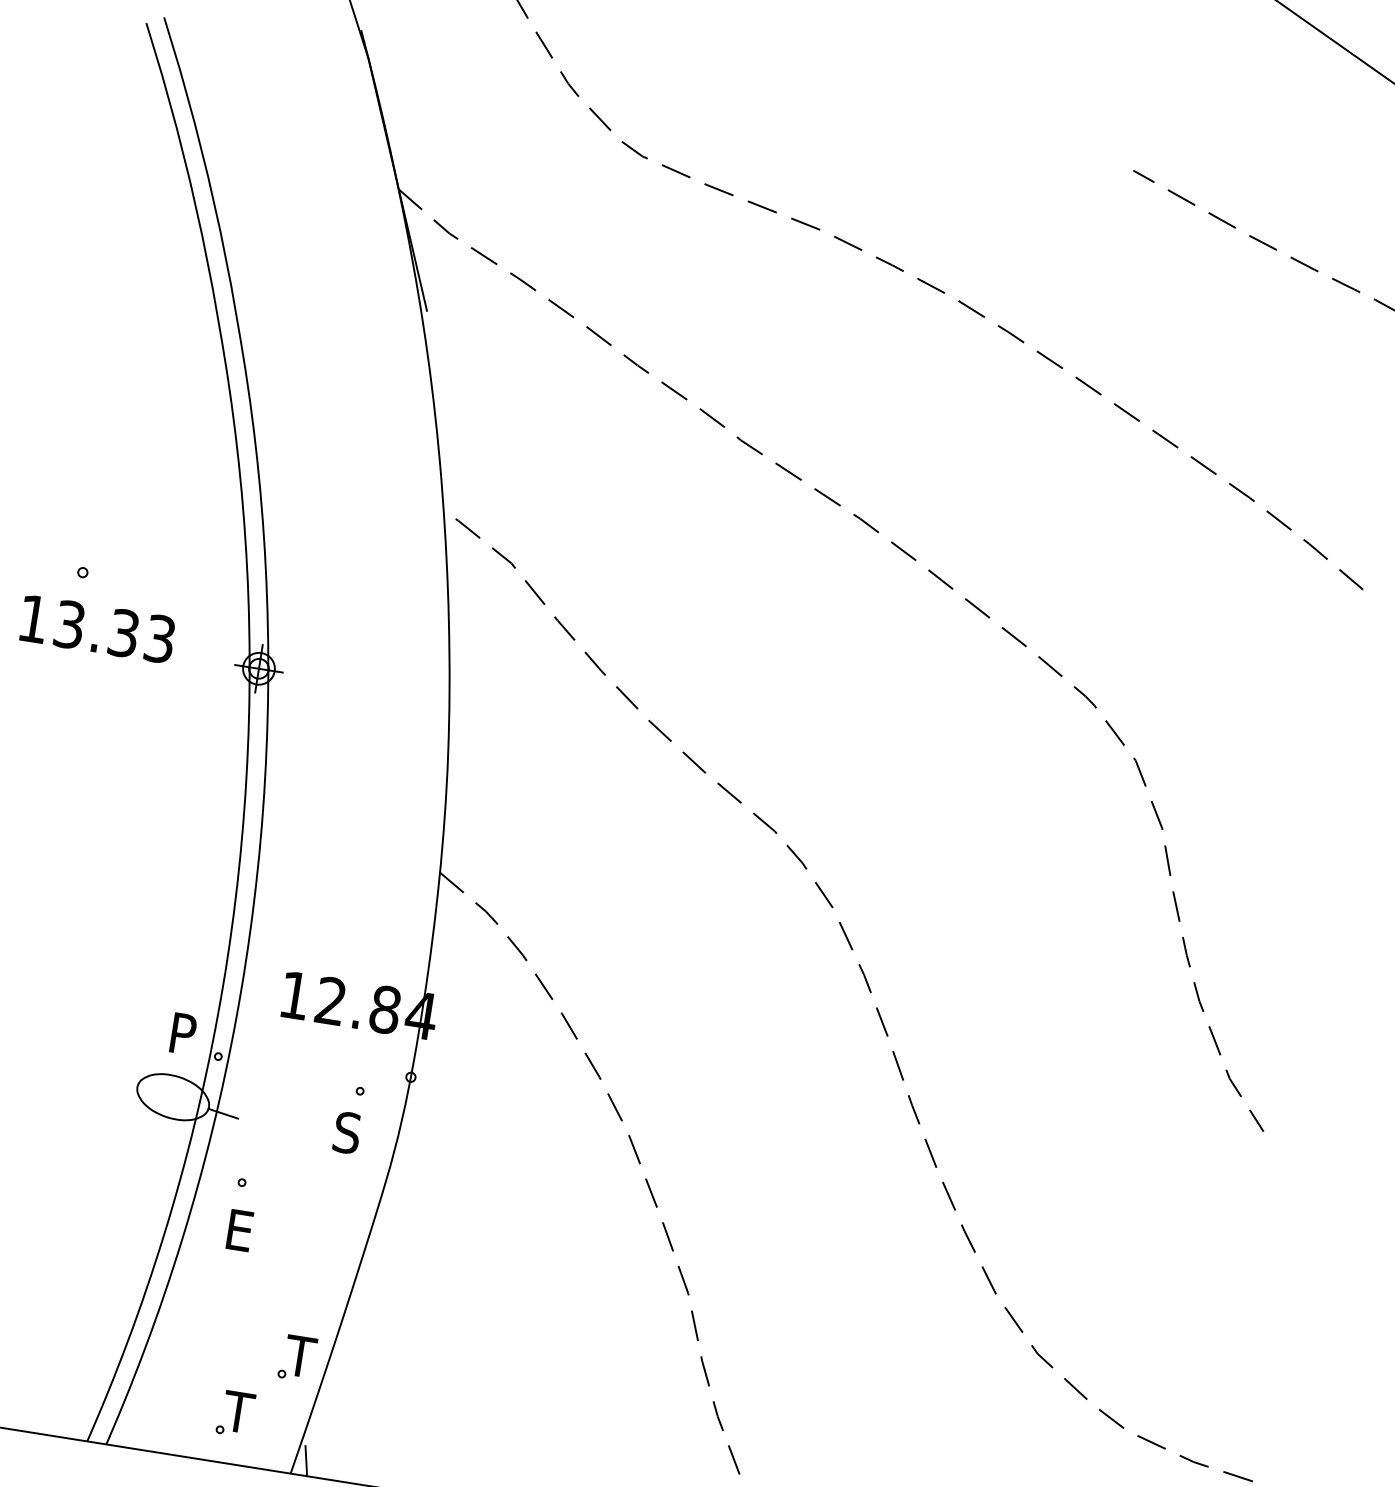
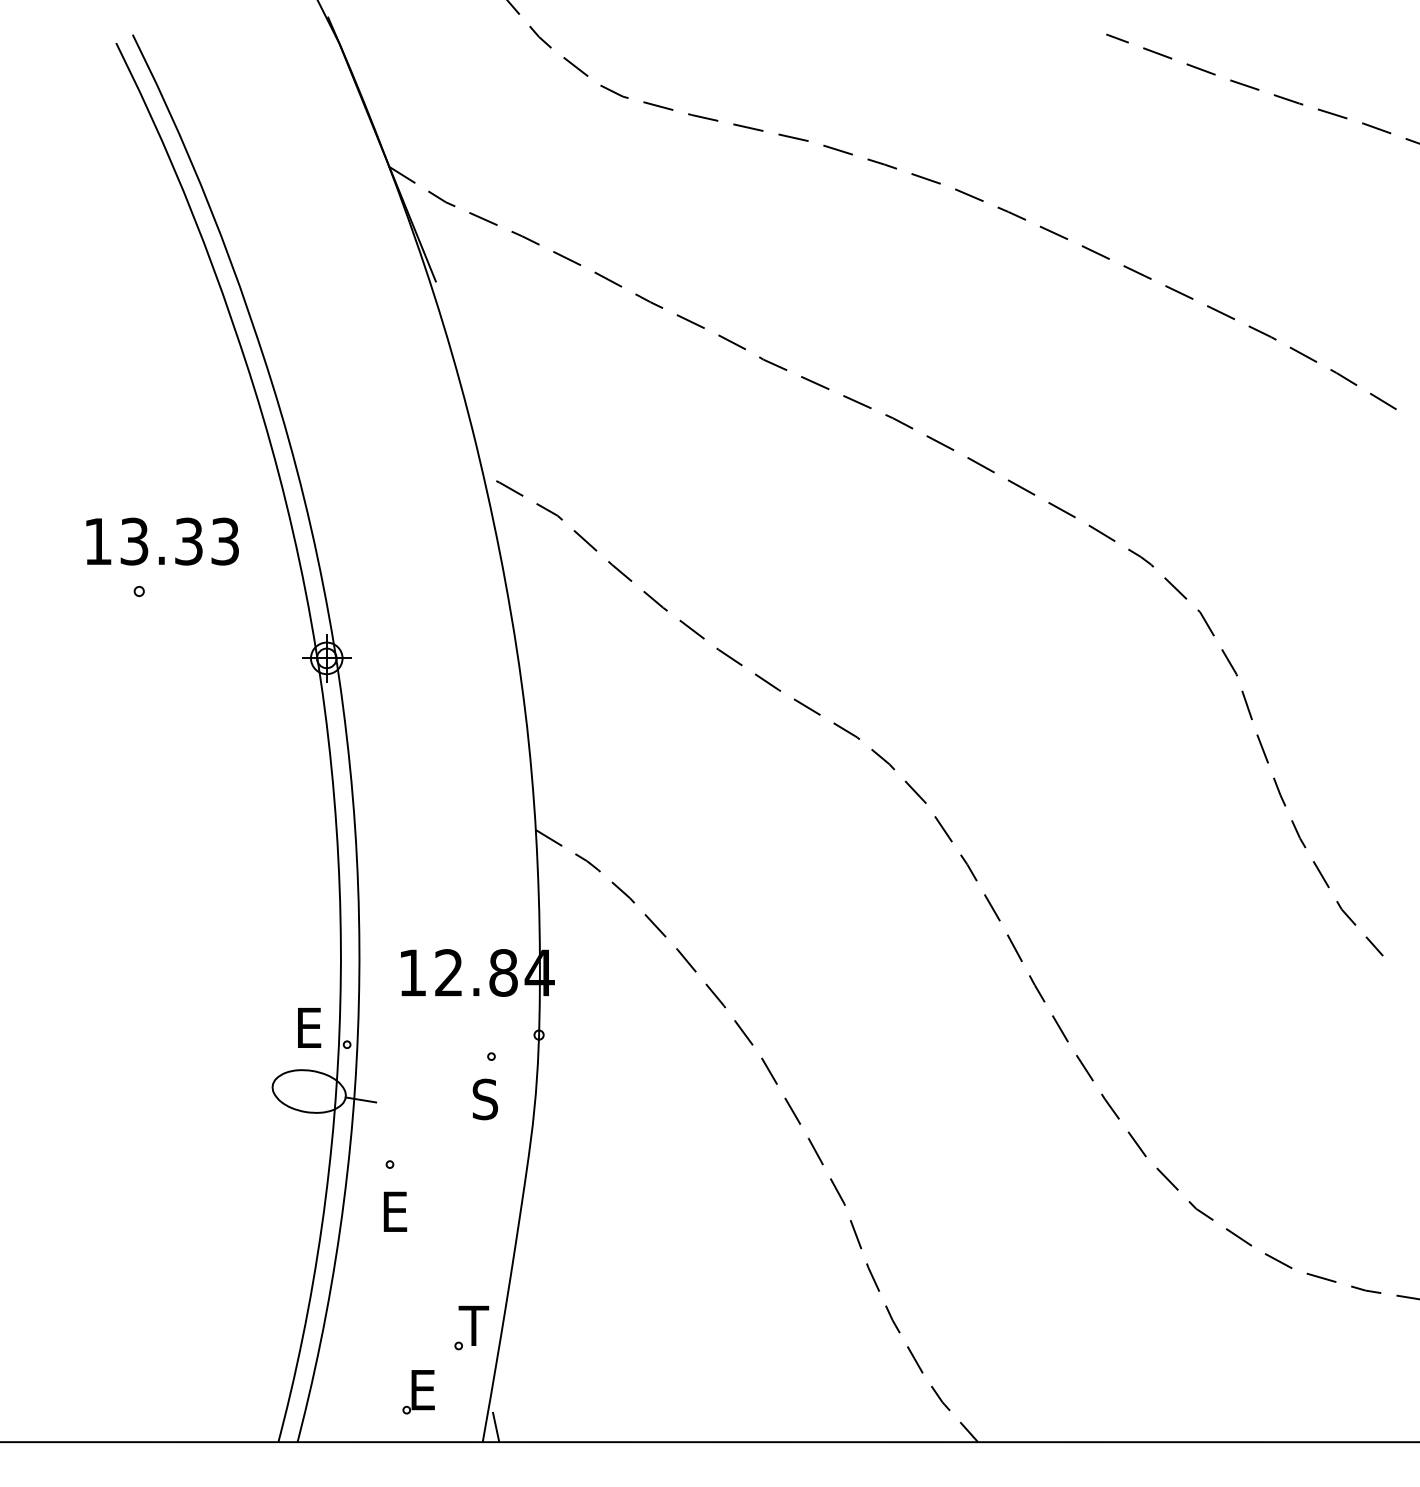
text: (97, 629) -> (162, 541), moved
text: (185, 1033) -> (311, 1027), P -> E
text: (237, 1412) -> (421, 1390), T -> E

